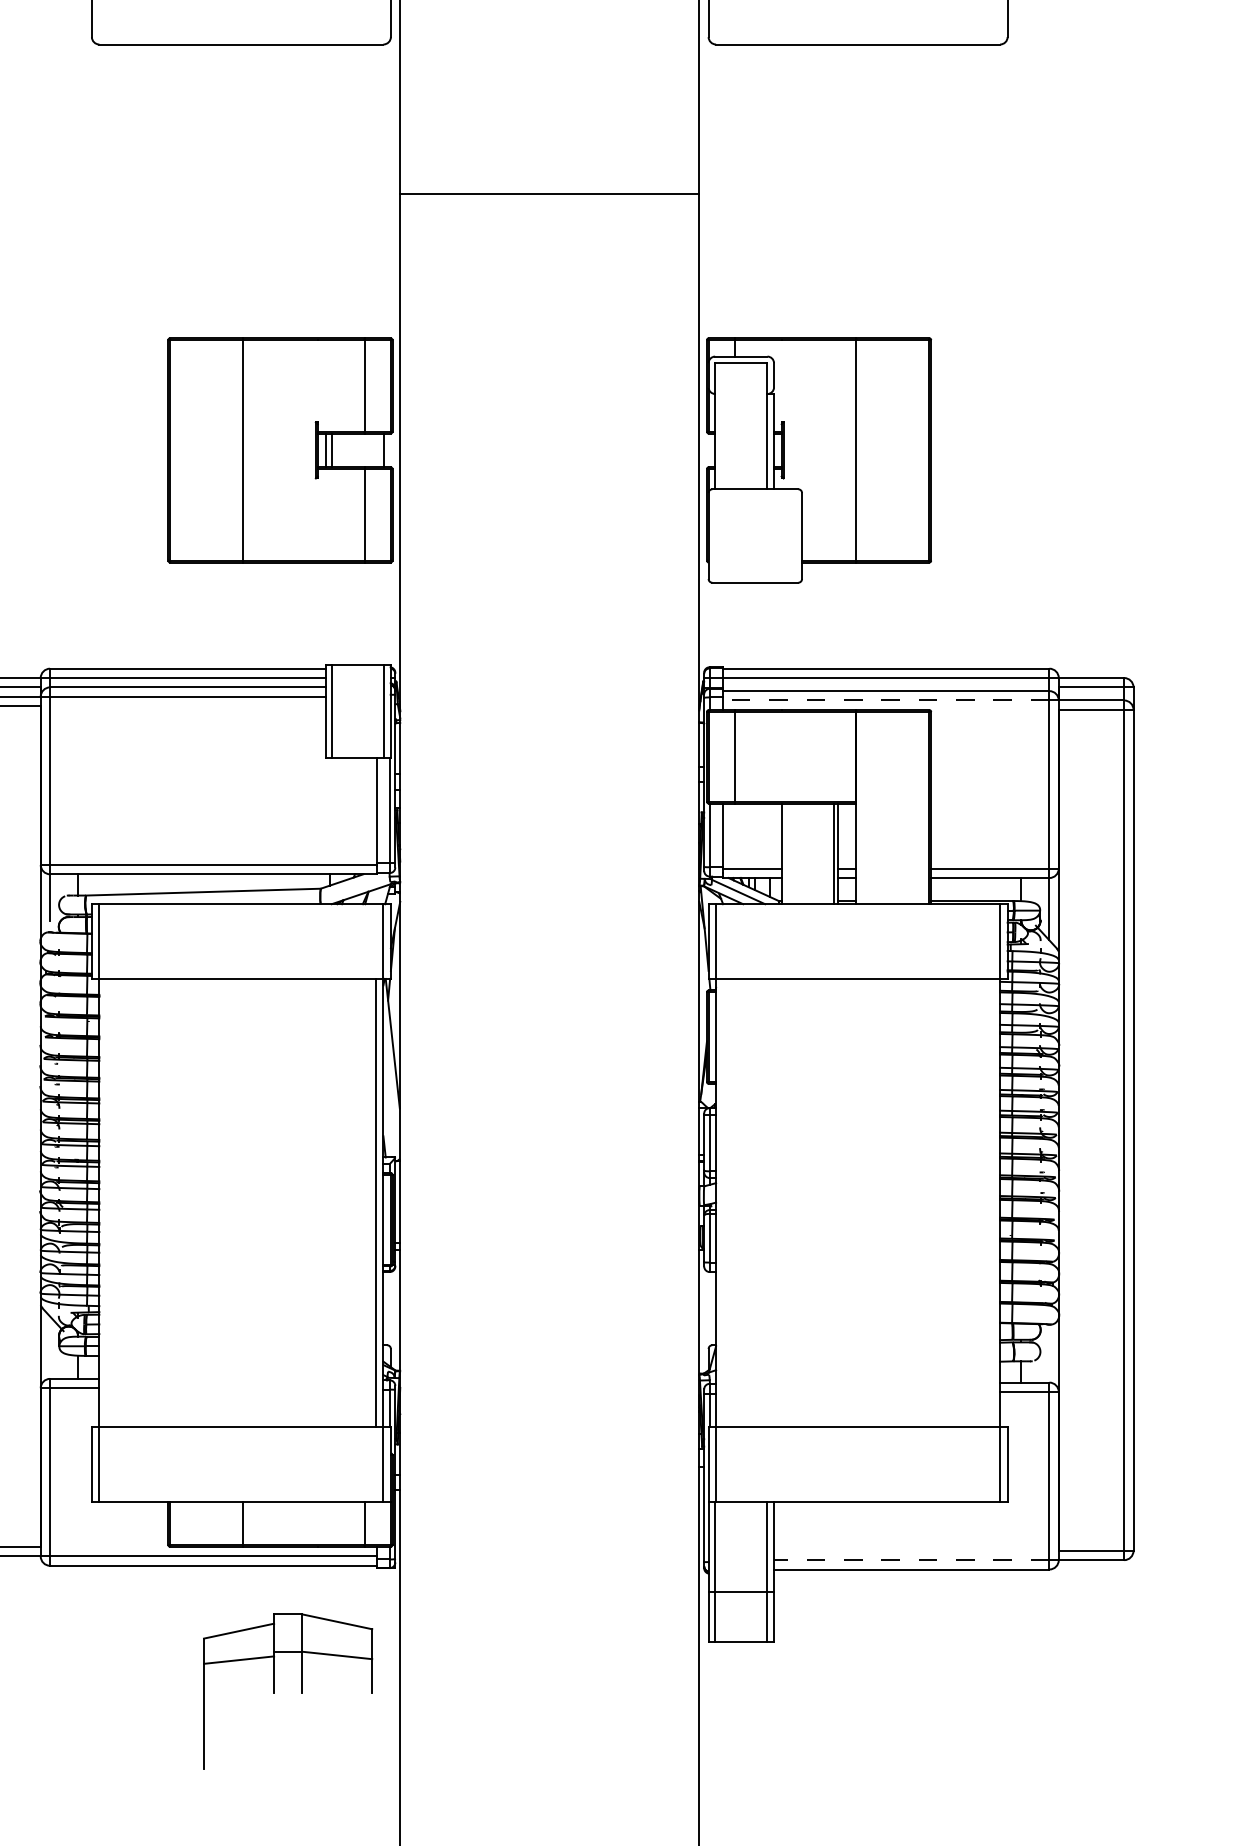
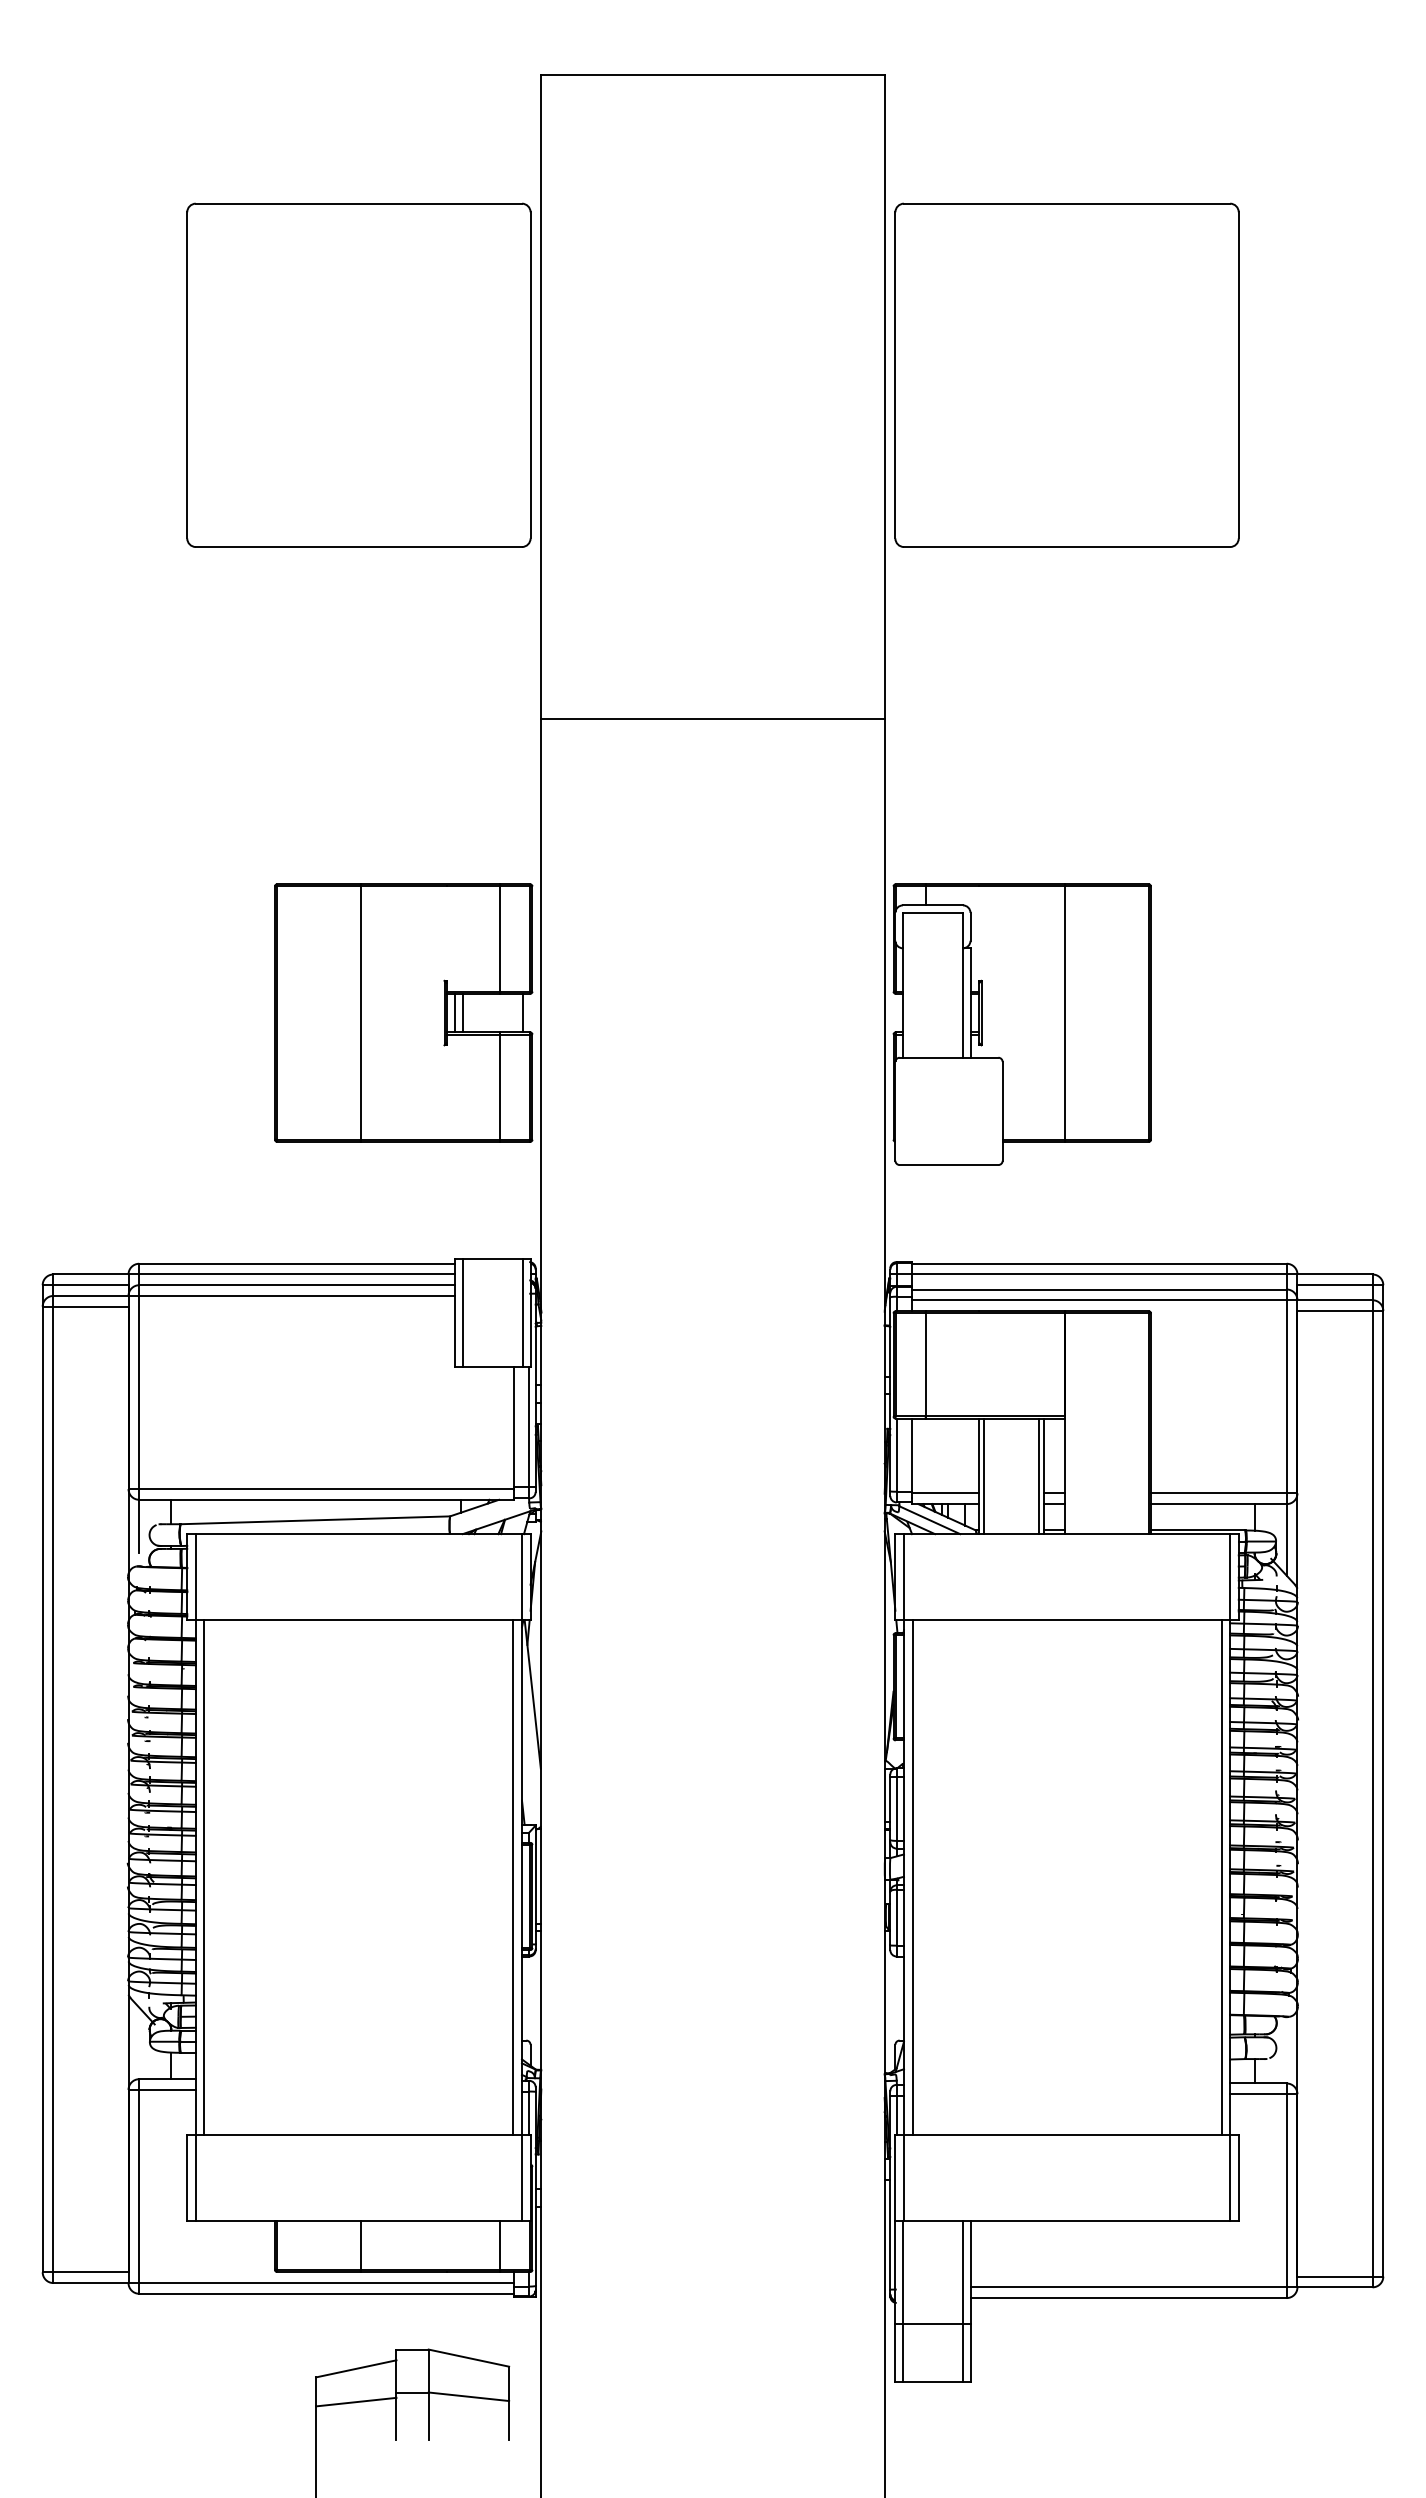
line: (885, 700) -> (1098, 1300), dashed -> solid
line: (785, 853) -> (983, 1476), added
line: (106, 1202) -> (204, 1876), added
line: (723, 1202) -> (912, 1876), added
line: (992, 1202) -> (1221, 1876), added
line: (911, 1560) -> (1128, 2287), dashed -> solid

